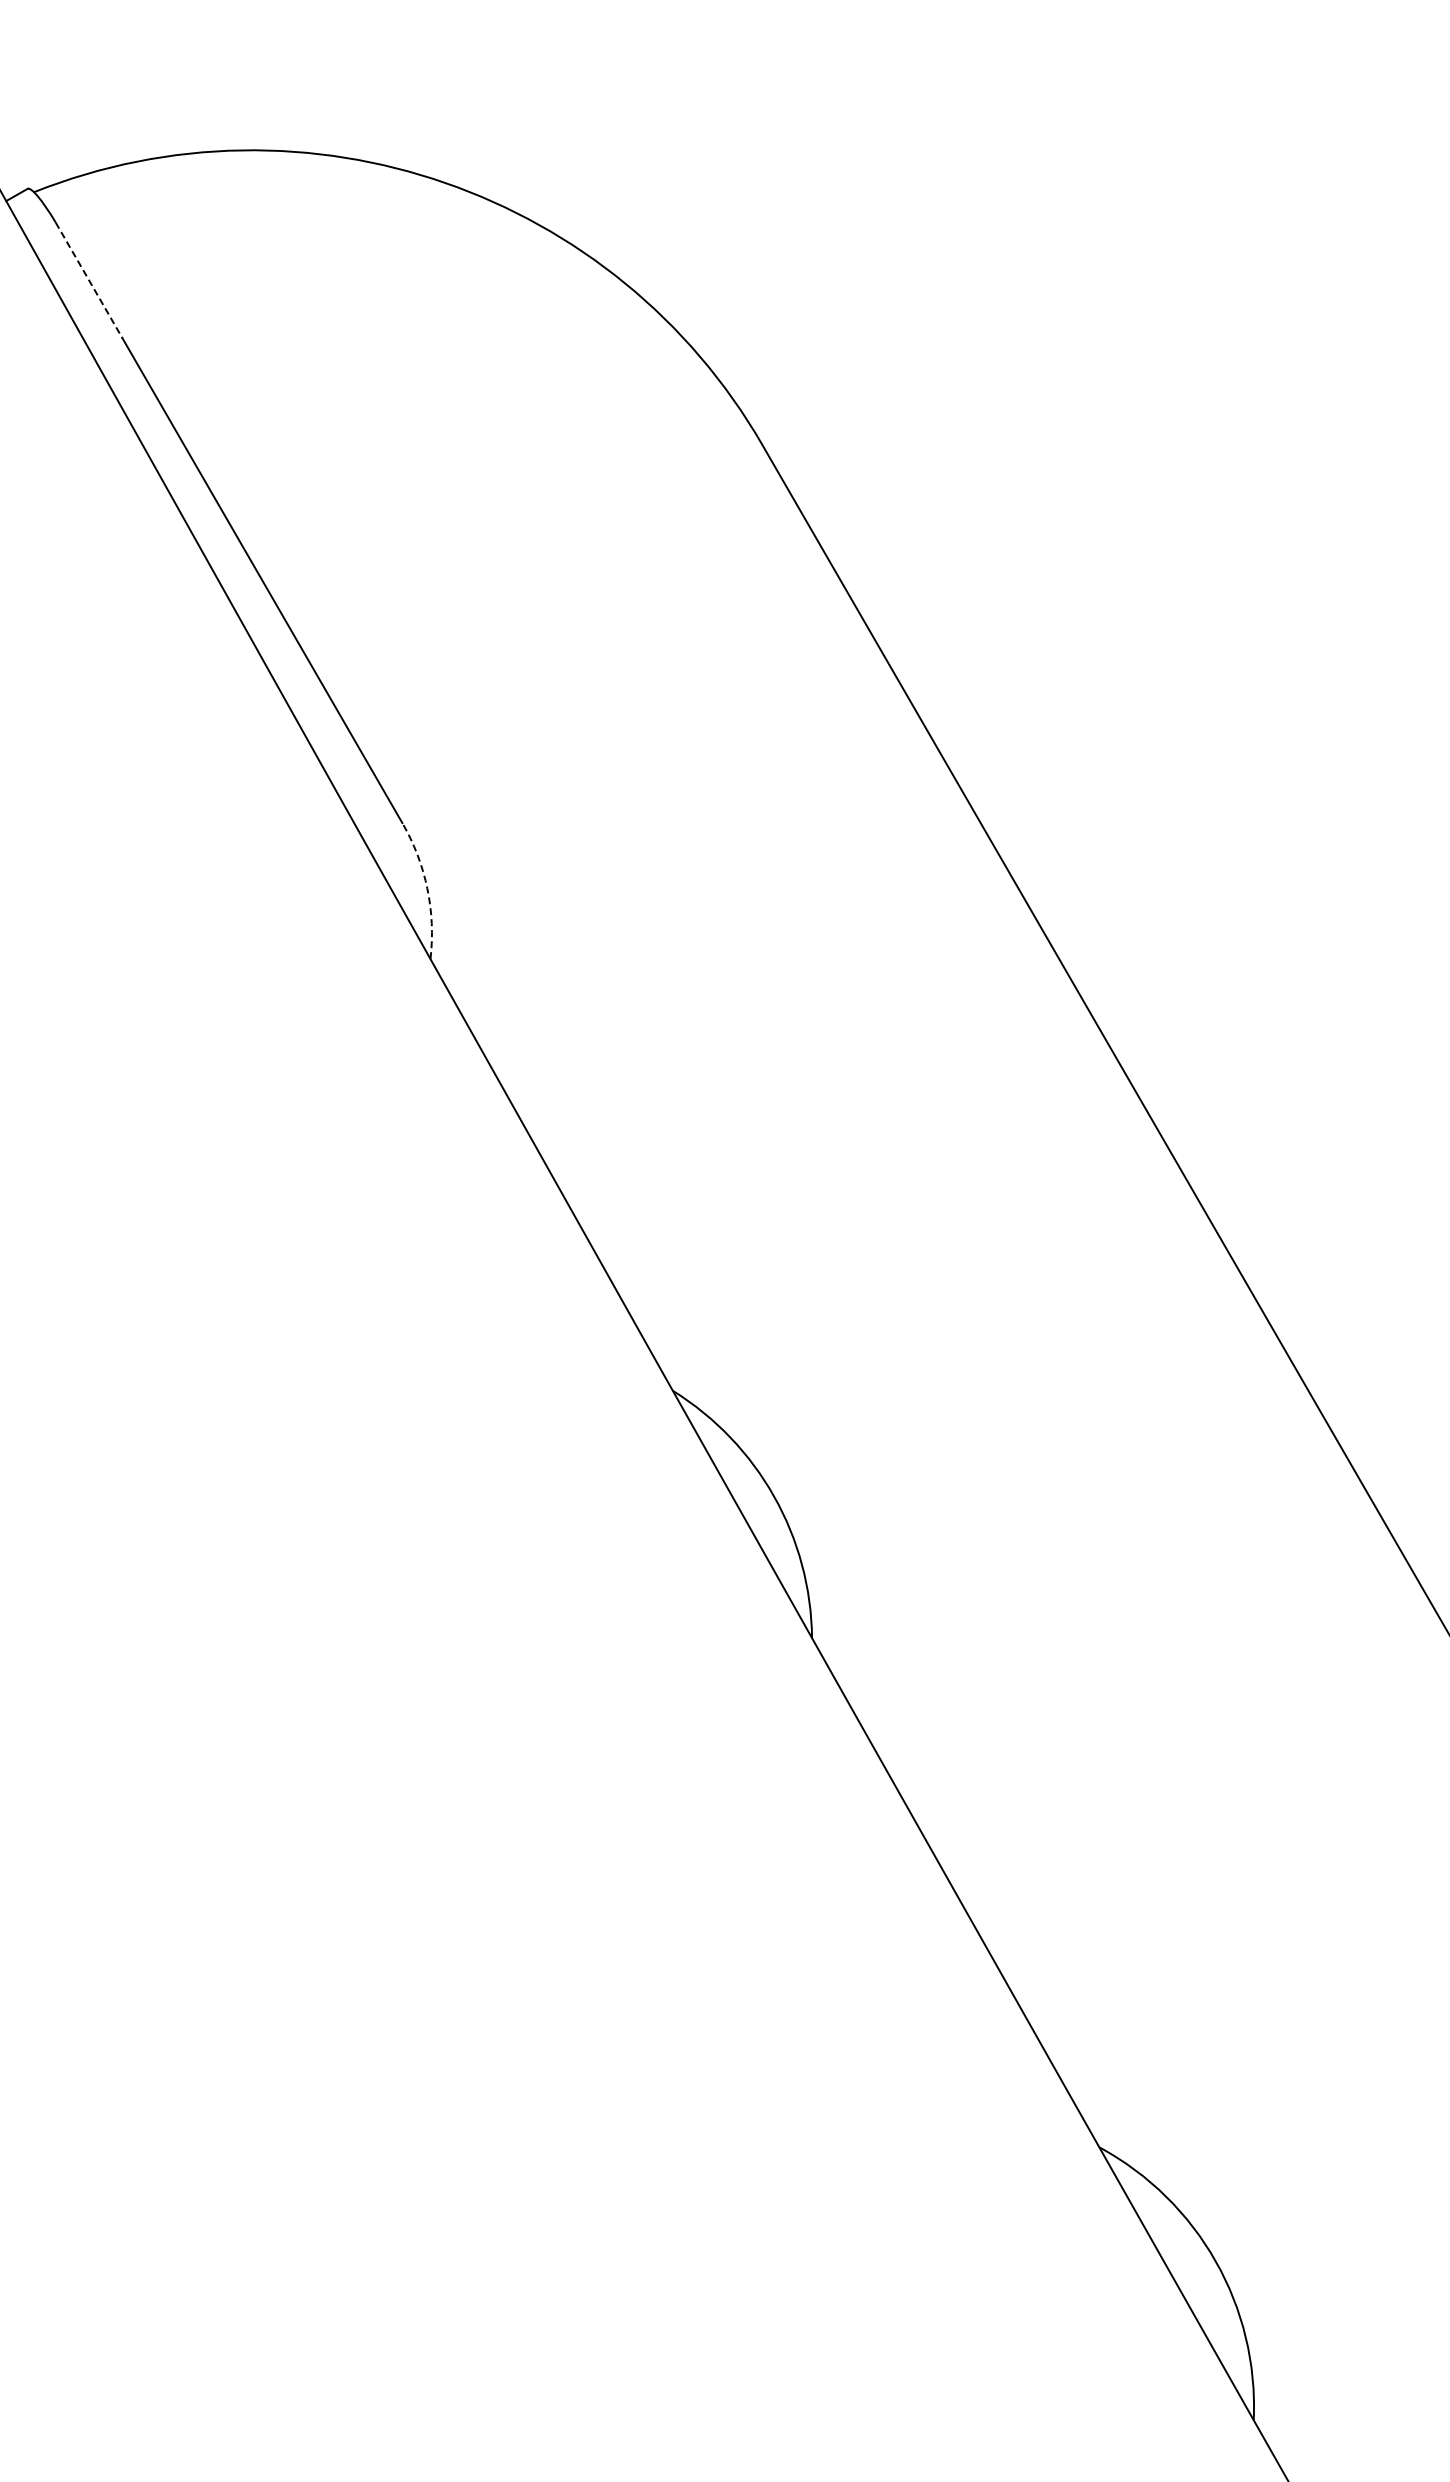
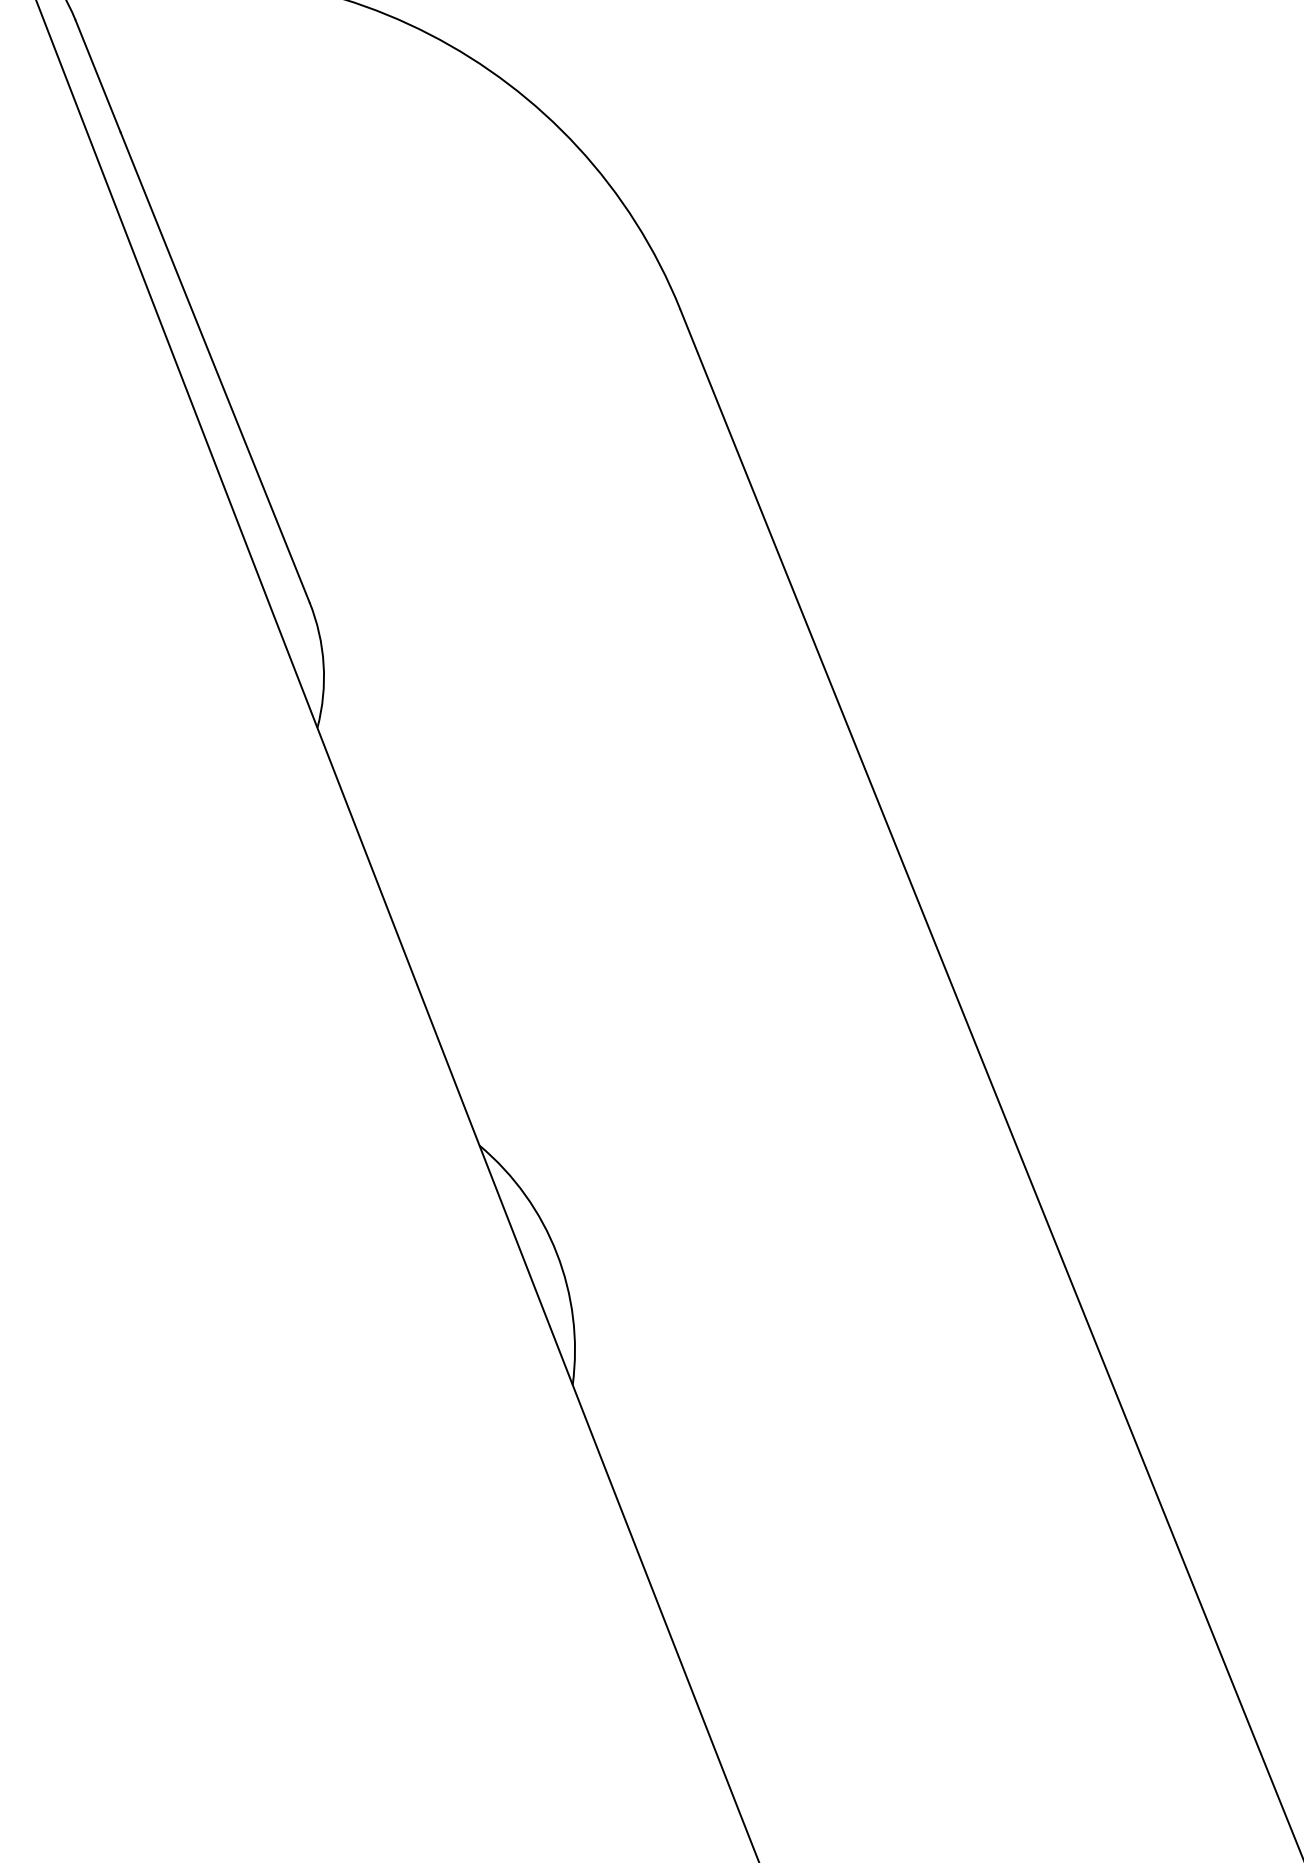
line: (89, 280) -> (98, 76), dashed -> solid
arc: (427, 888) -> (323, 664), dashed -> solid

